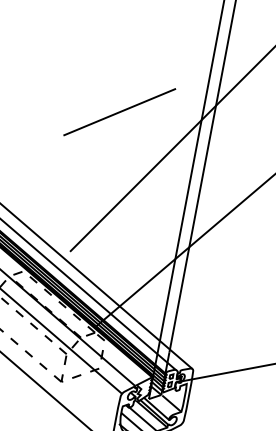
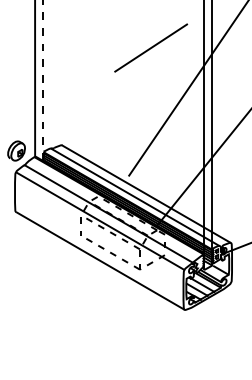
line: (120, 111) -> (151, 47), moved

